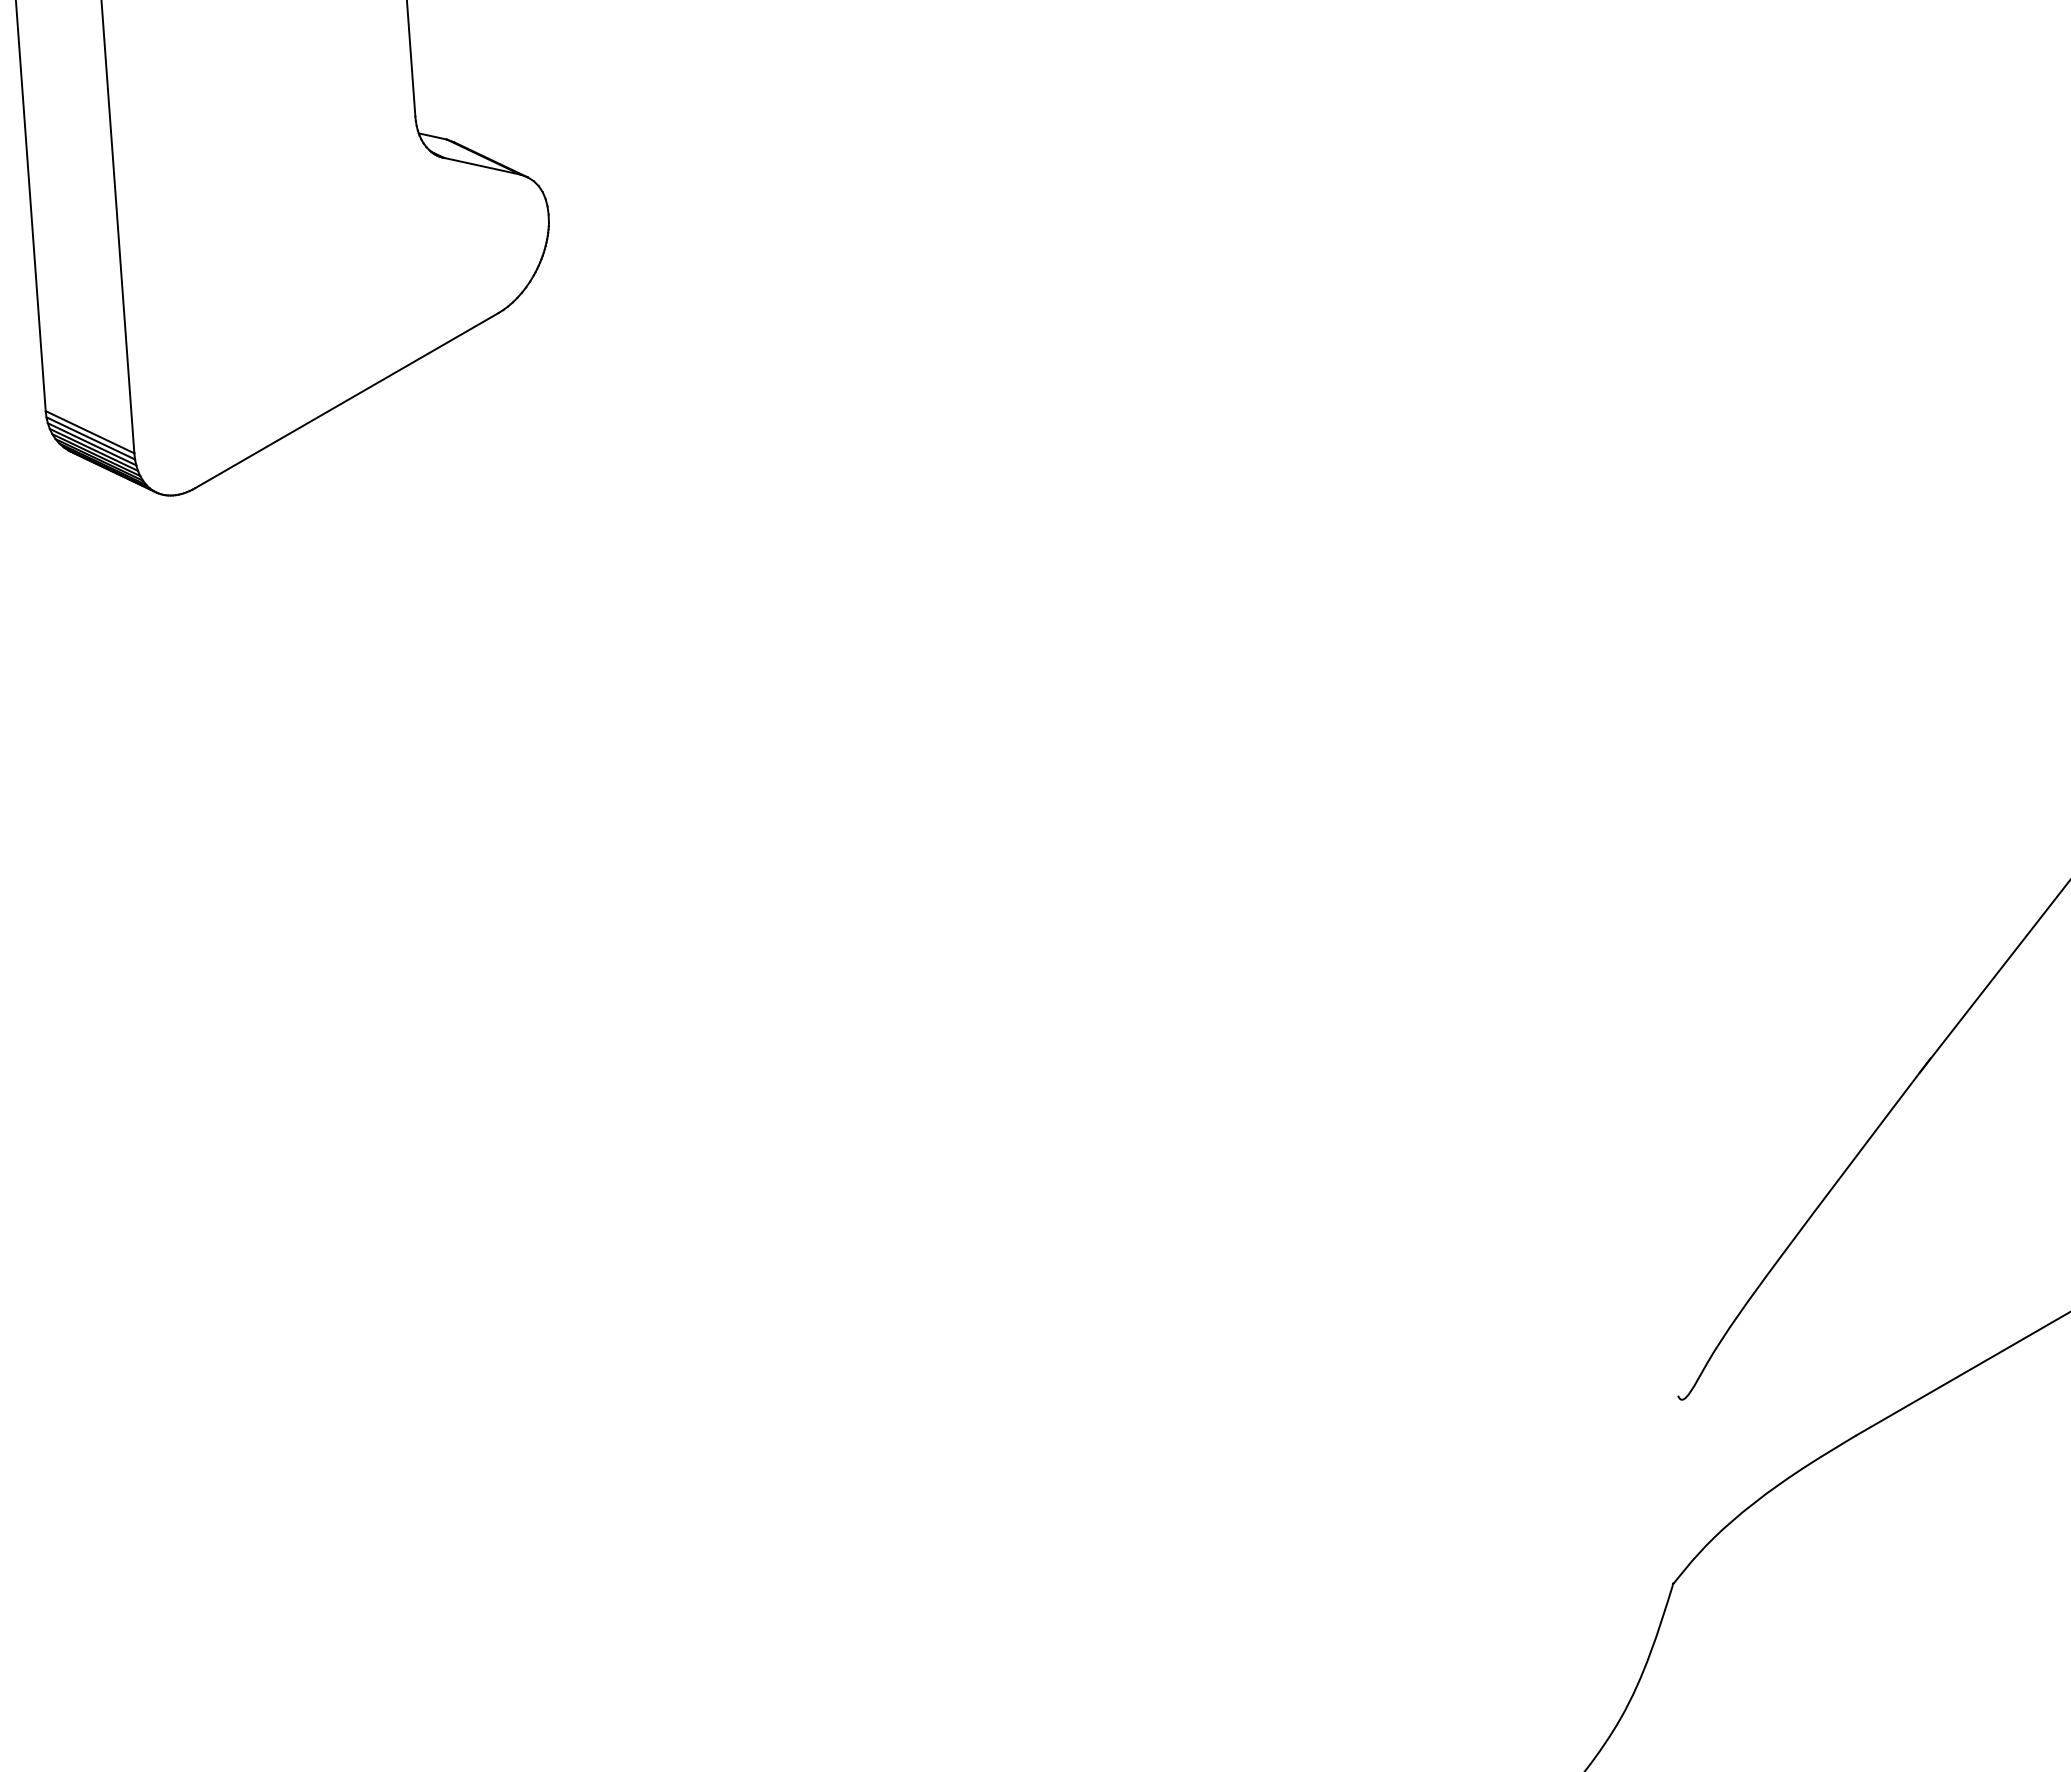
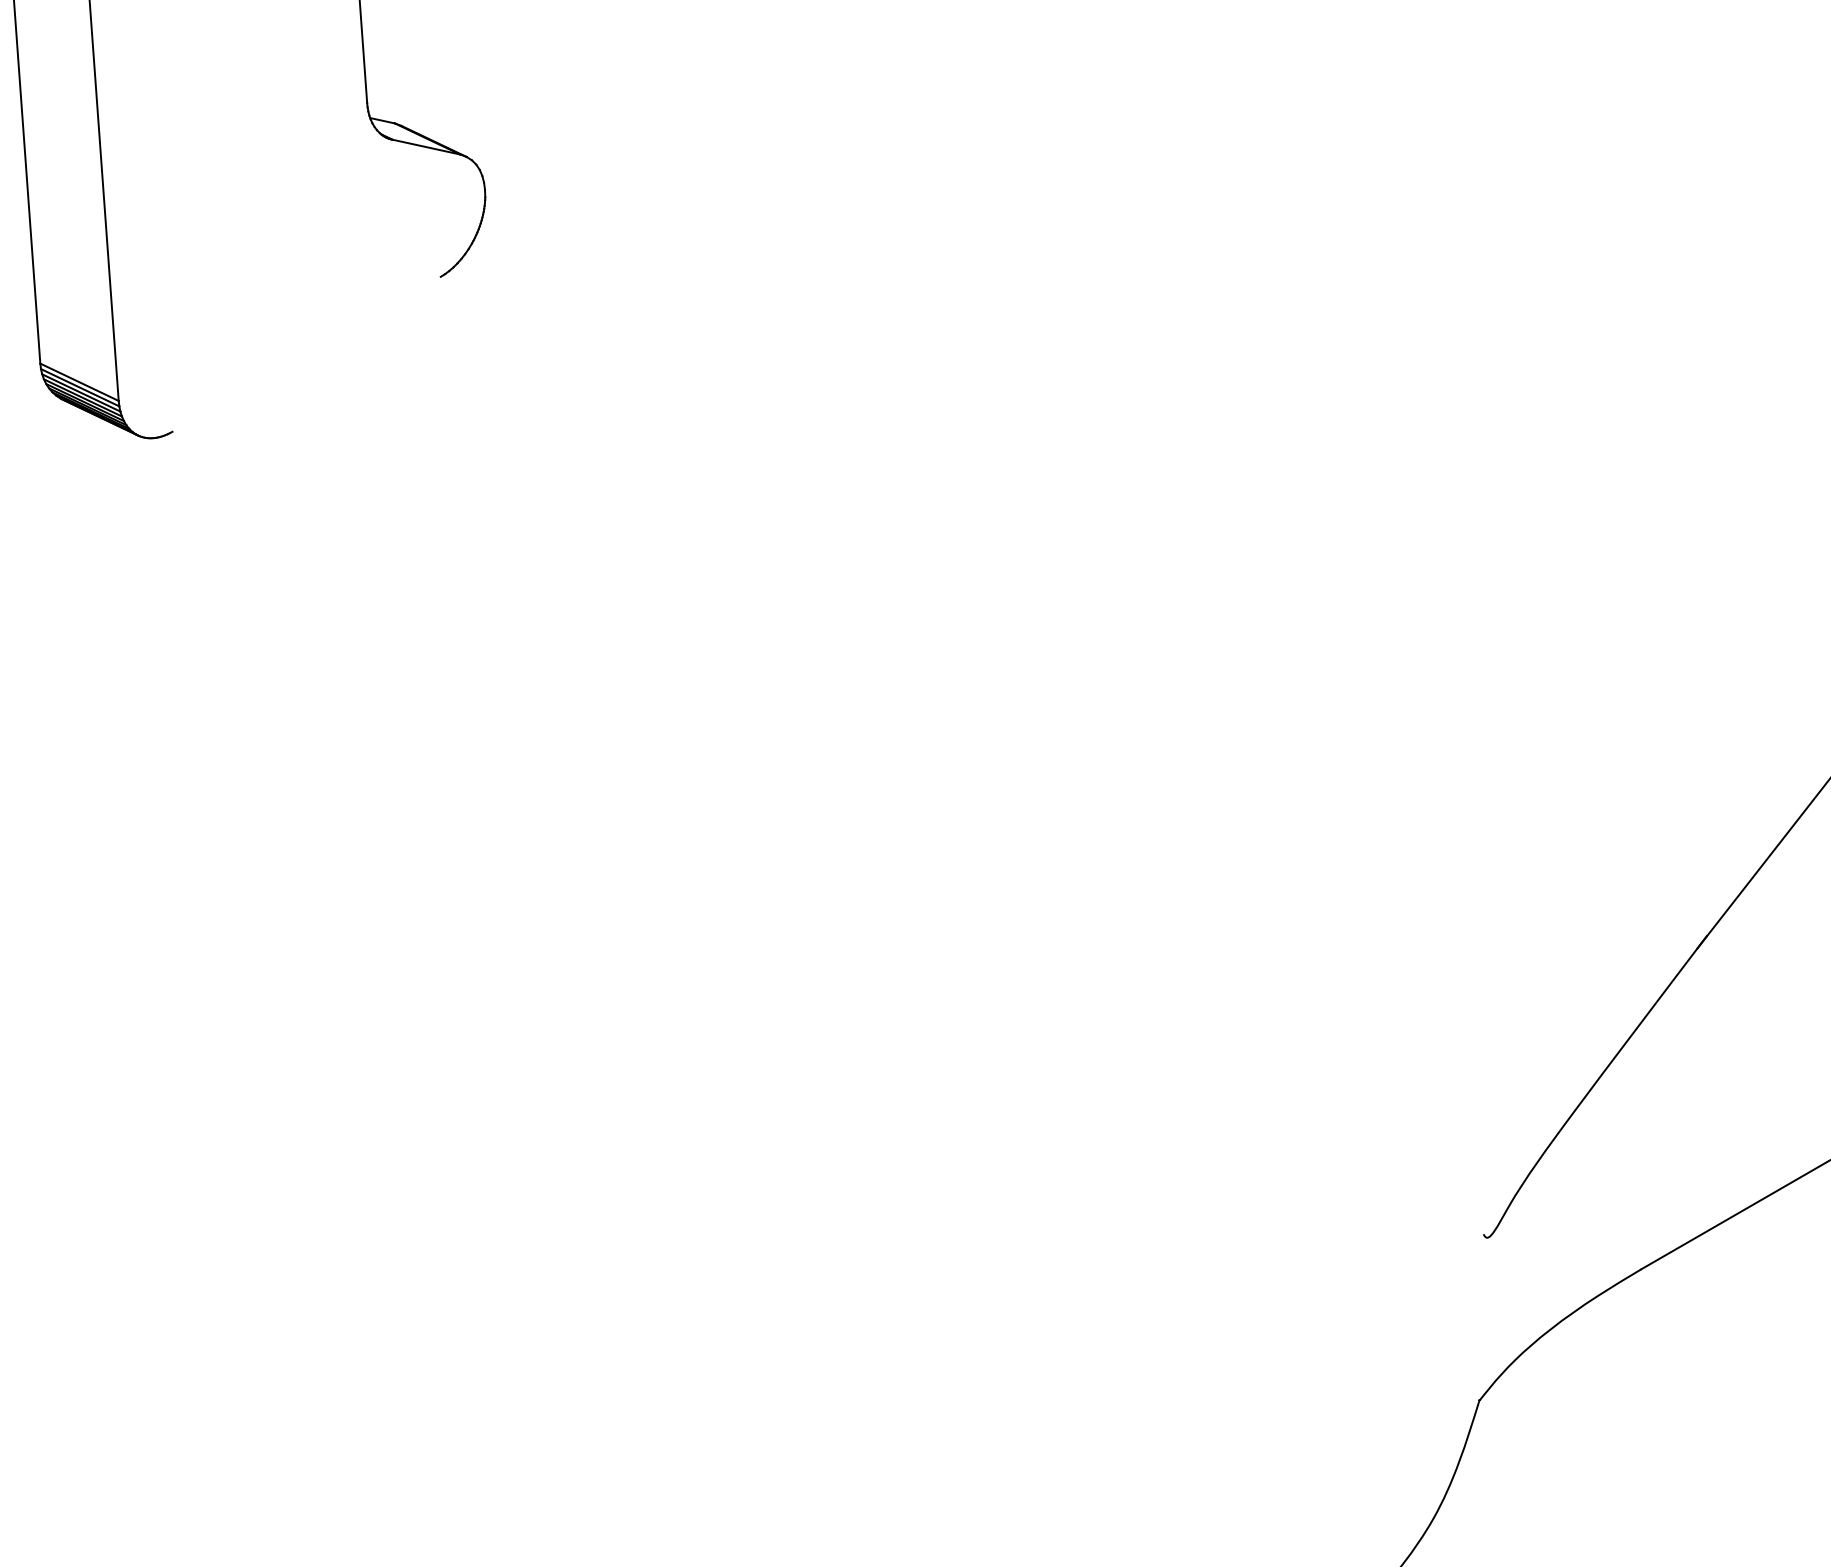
line: (346, 400) -> (306, 354), removed

